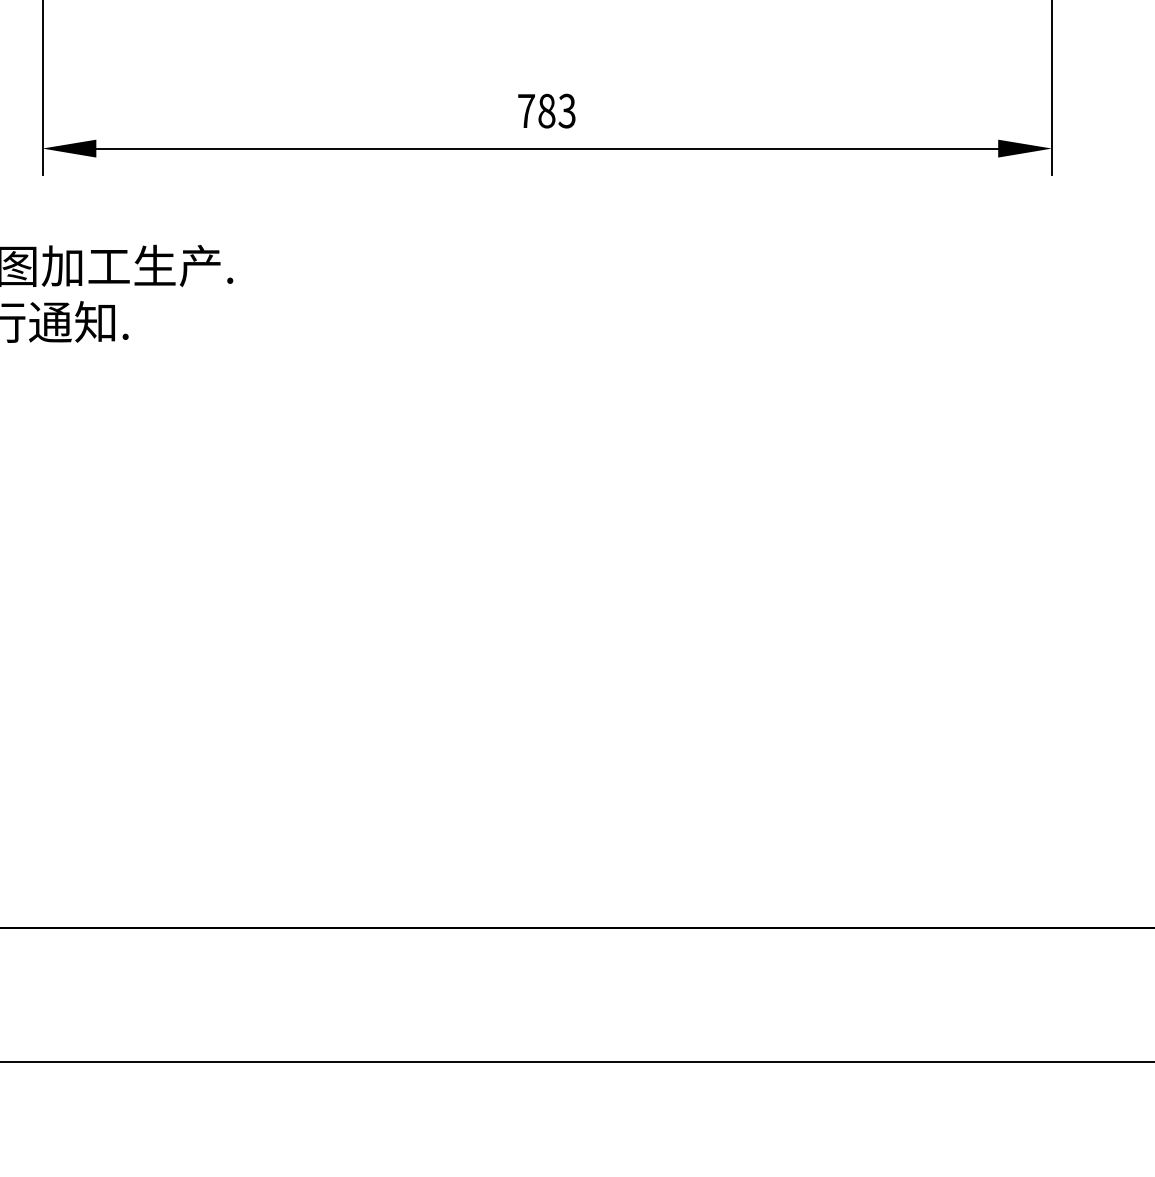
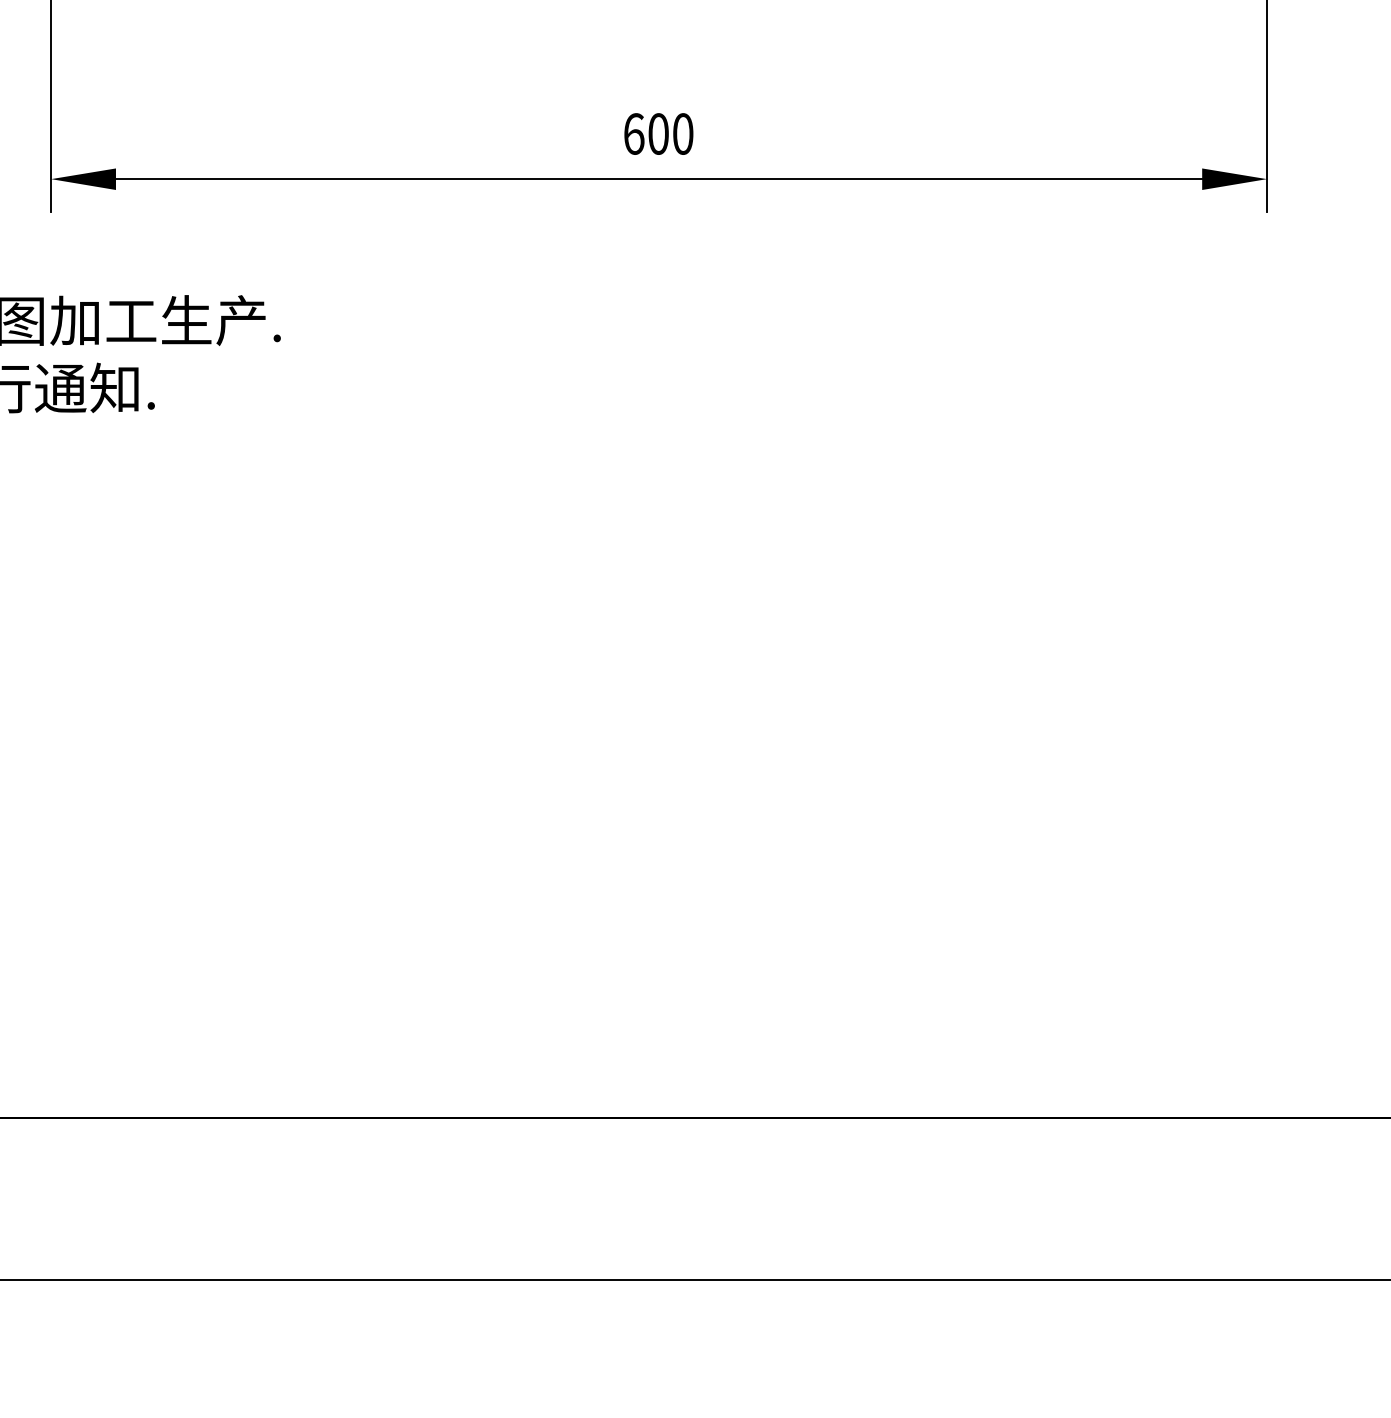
text: (546, 110) -> (658, 133), 783 -> 600

